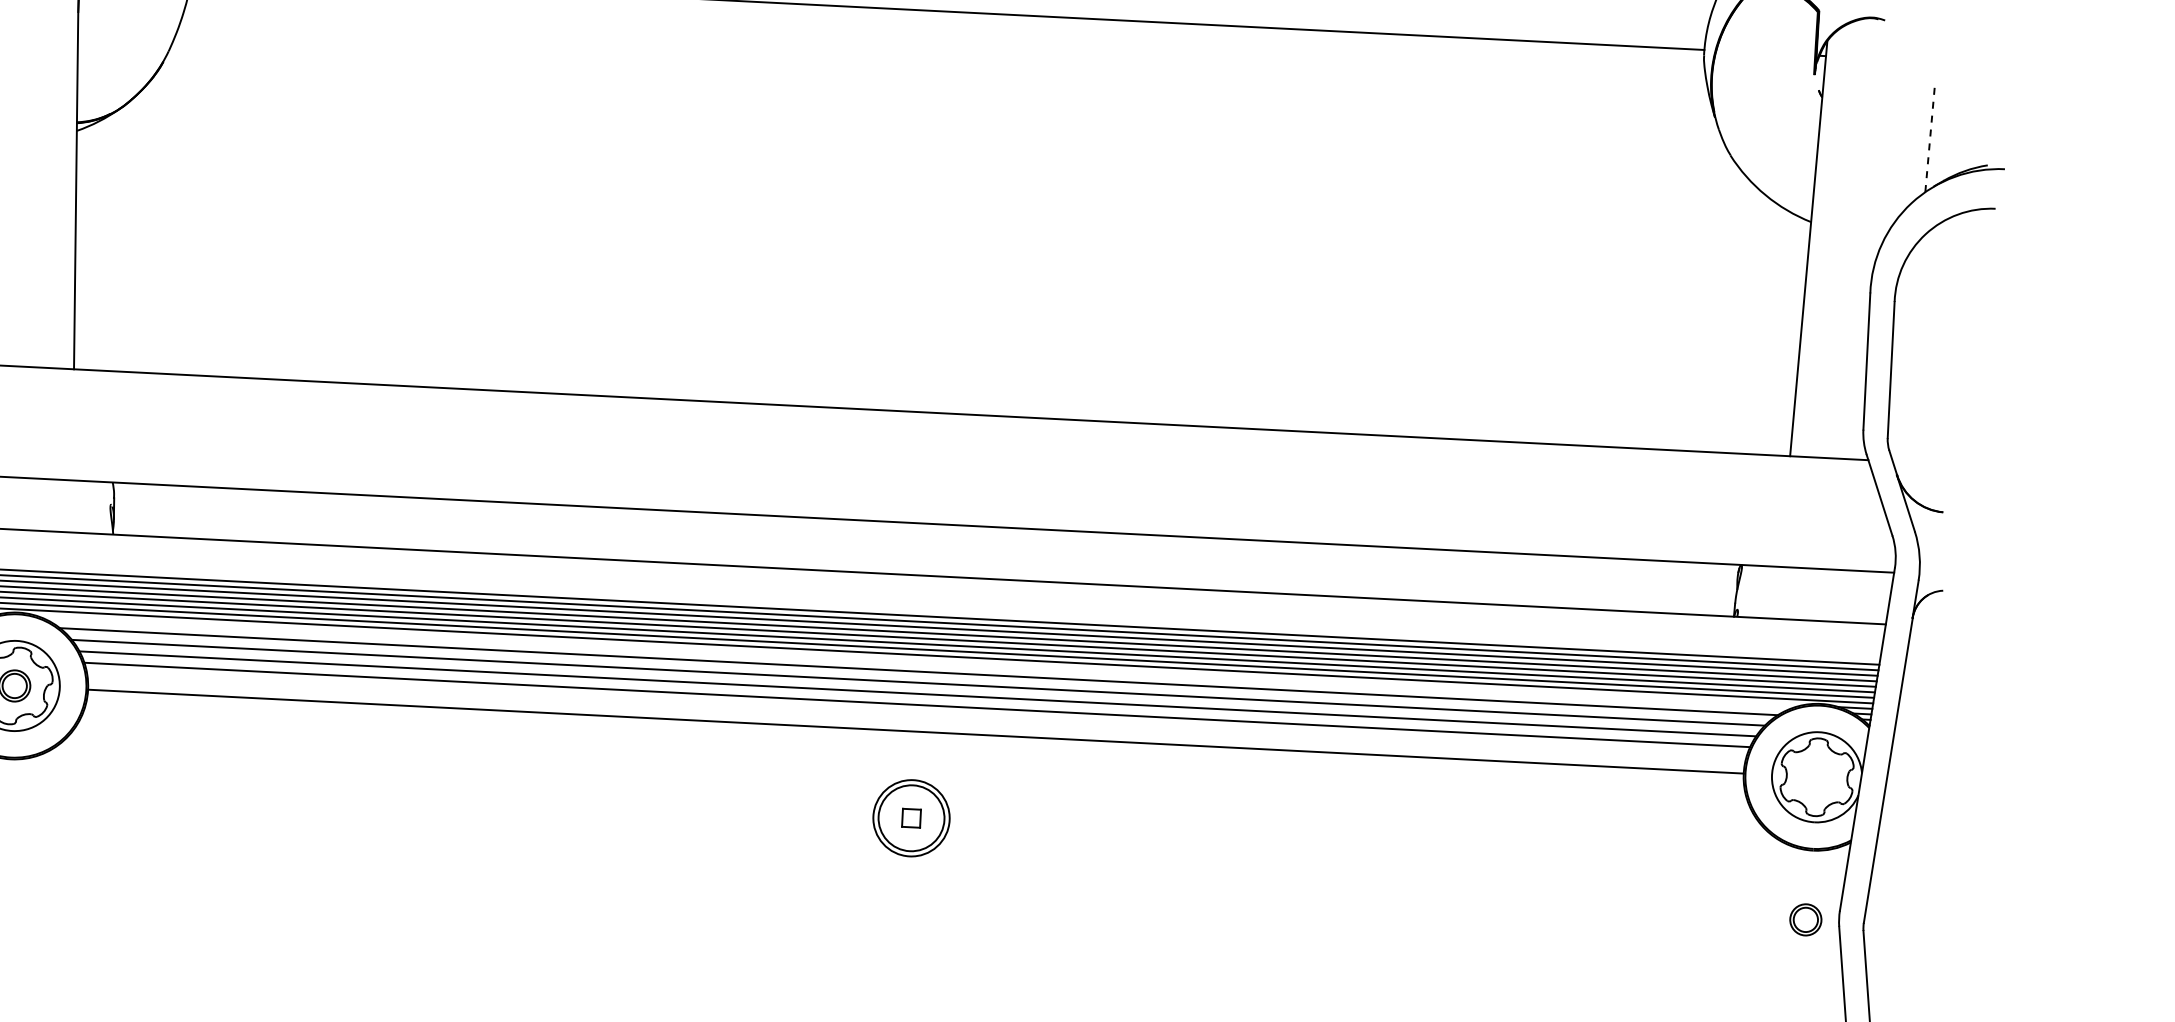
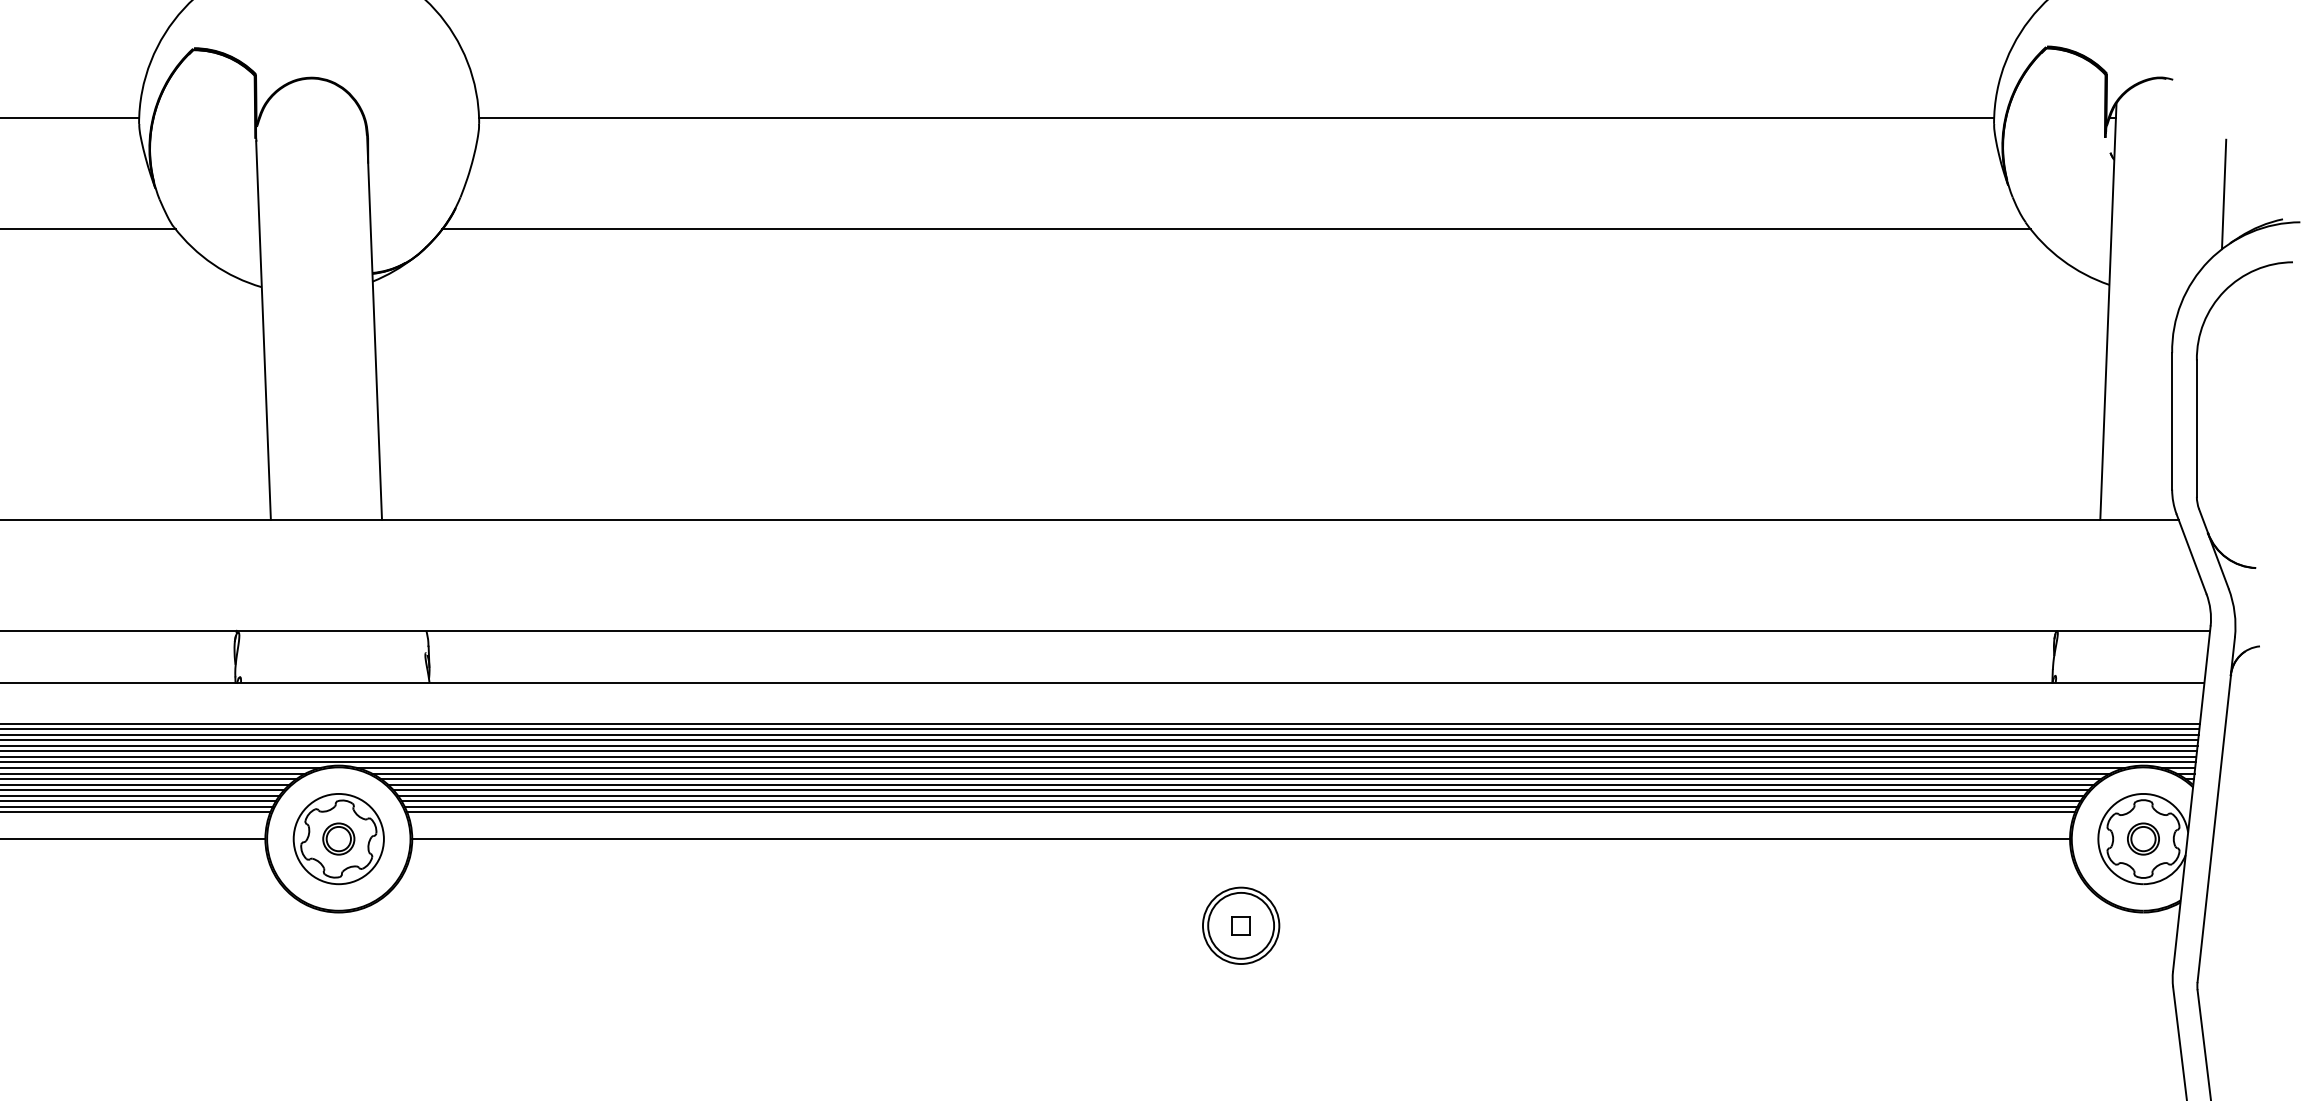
line: (942, 122) -> (1236, 229), added
line: (1930, 137) -> (2224, 194), dashed -> solid
line: (918, 660) -> (1240, 767), added
line: (918, 666) -> (1240, 773), added
line: (919, 677) -> (1241, 784), added
line: (918, 688) -> (1241, 795), added
line: (916, 699) -> (1240, 806), added
part: (1805, 919) -> (2143, 838), moved

